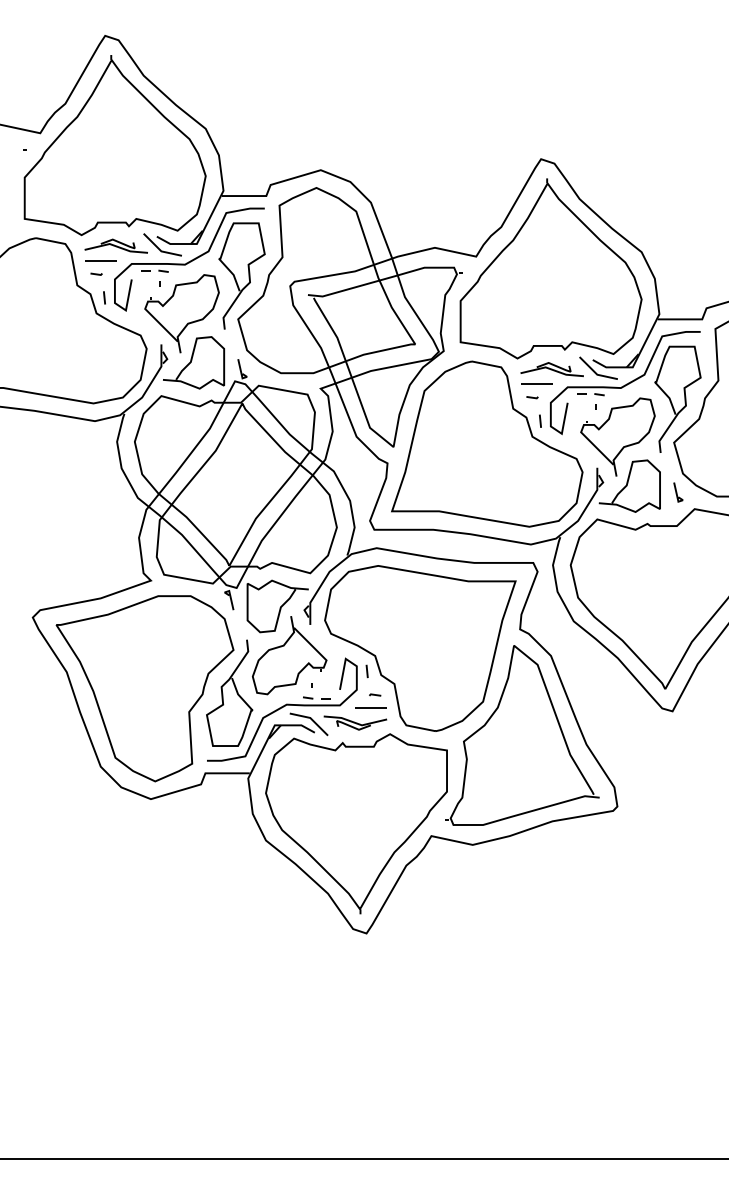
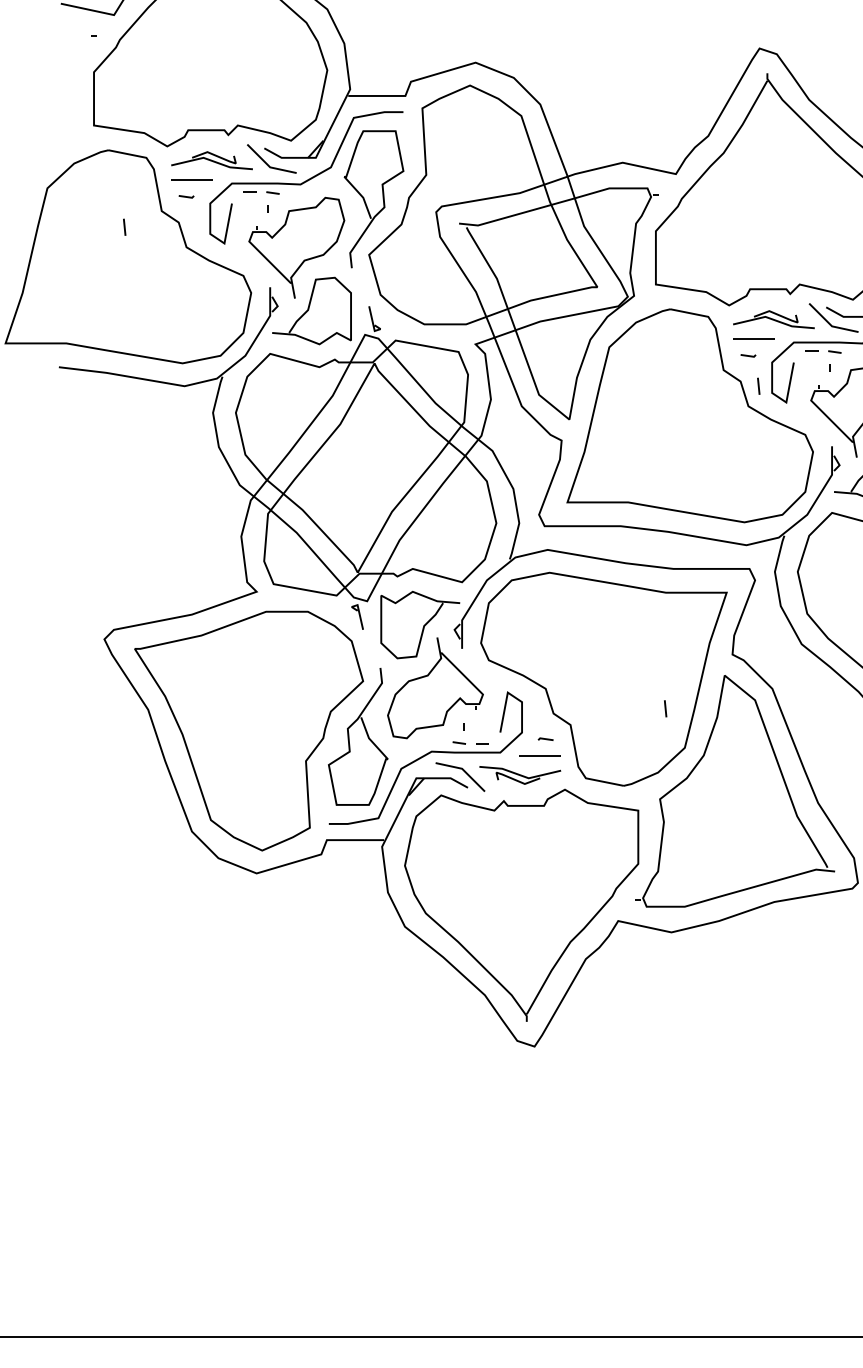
line: (104, 297) -> (124, 226), moved
line: (366, 671) -> (664, 708), moved

